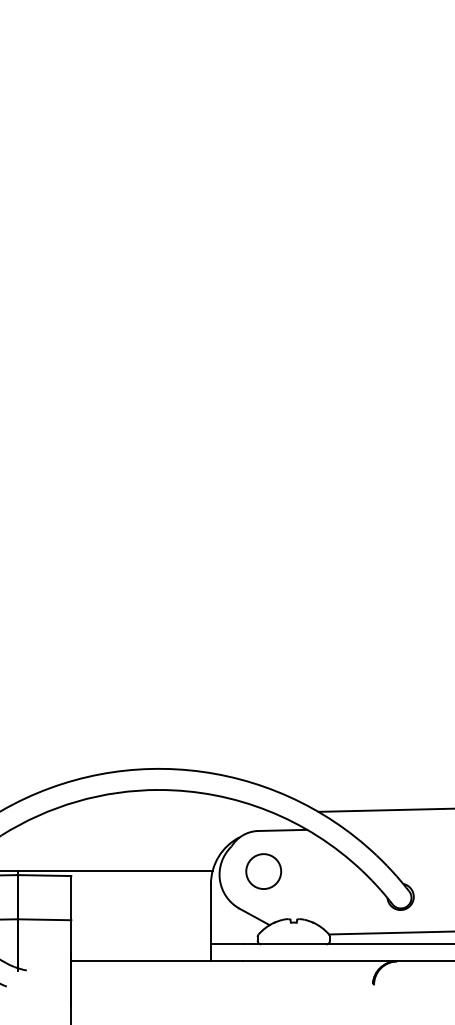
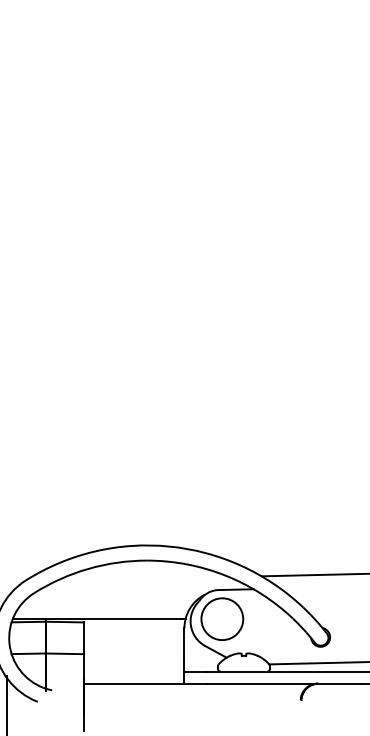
circle: (263, 871) -> (222, 619), size x1.67

